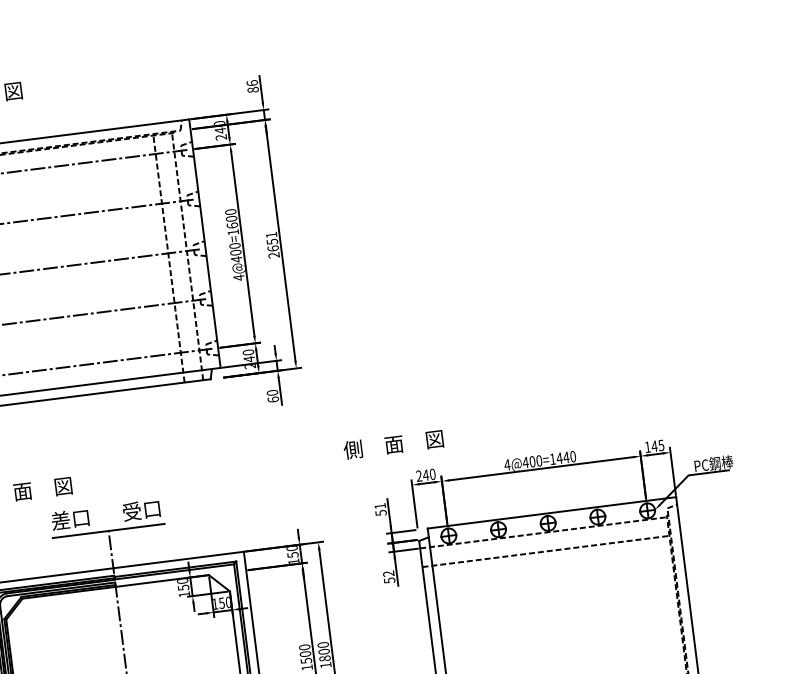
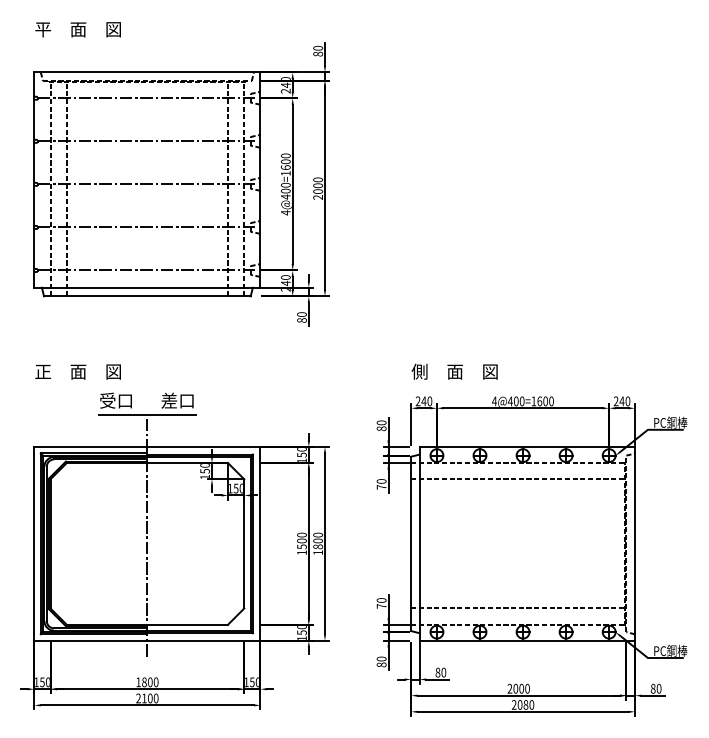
text: (251, 82) -> (317, 47), 86 -> 80
text: (272, 241) -> (318, 185), 2651 -> 2000
text: (272, 399) -> (301, 320), 60 -> 80
text: (393, 444) -> (454, 371), moved
text: (653, 446) -> (621, 401), 145 -> 240
text: (562, 458) -> (542, 401), 4@400=1440 -> 4@400=1600
text: (380, 509) -> (381, 425), 51 -> 80
text: (132, 511) -> (169, 400), 受口 -> 差口
text: (60, 520) -> (107, 400), 差口 -> 受口
text: (389, 577) -> (381, 484), 52 -> 70

